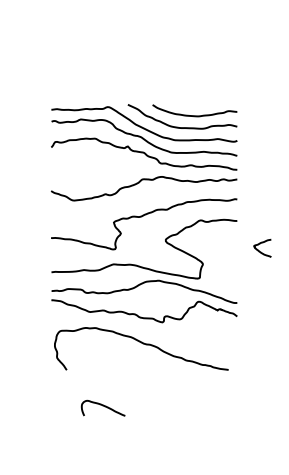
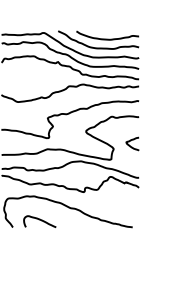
curve: (260, 244) -> (131, 141), moved
curve: (102, 406) -> (39, 220), moved

